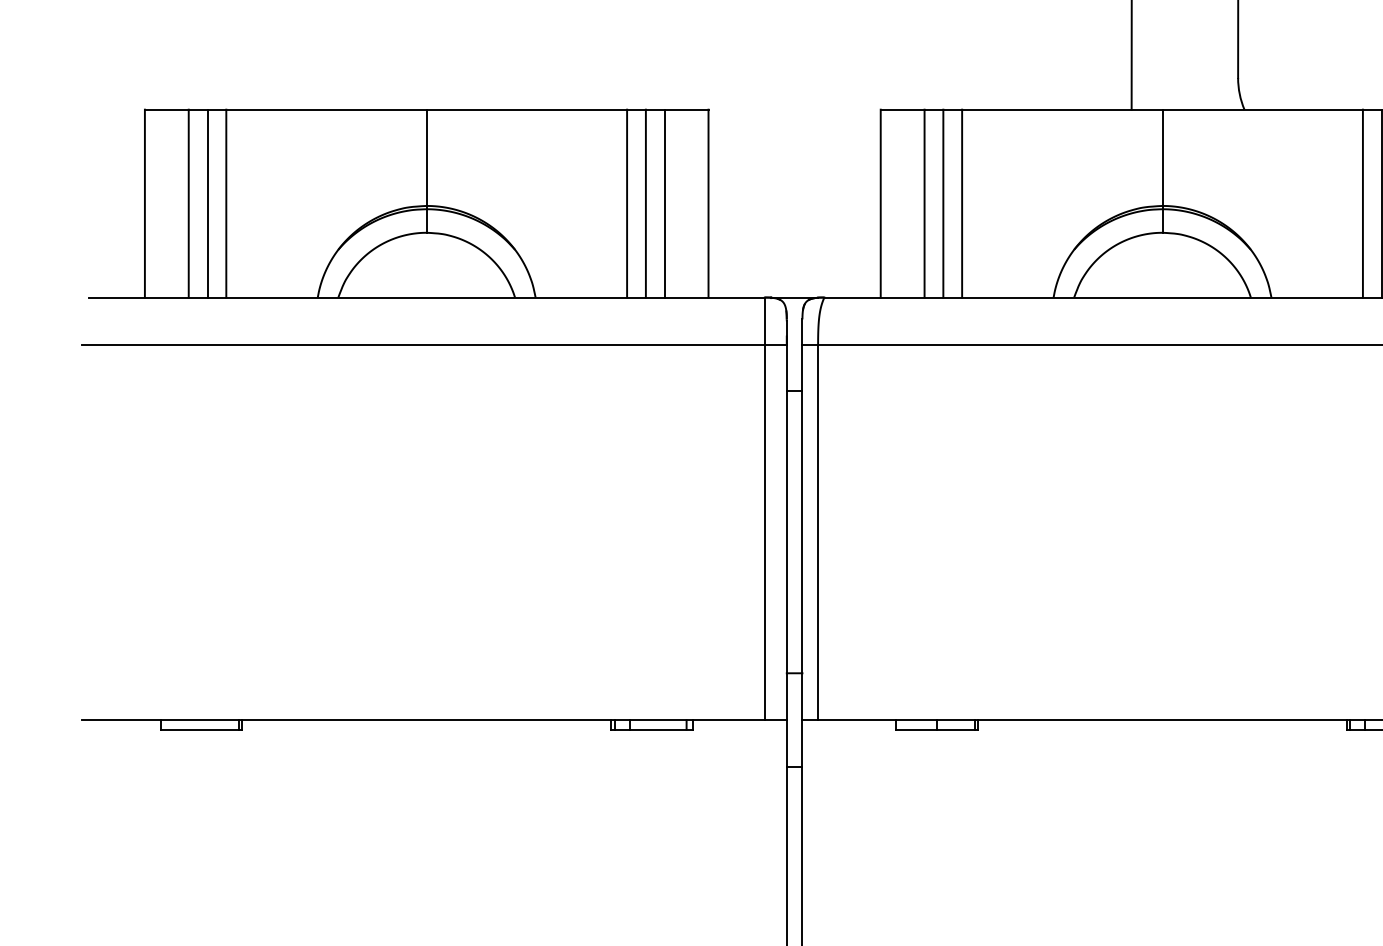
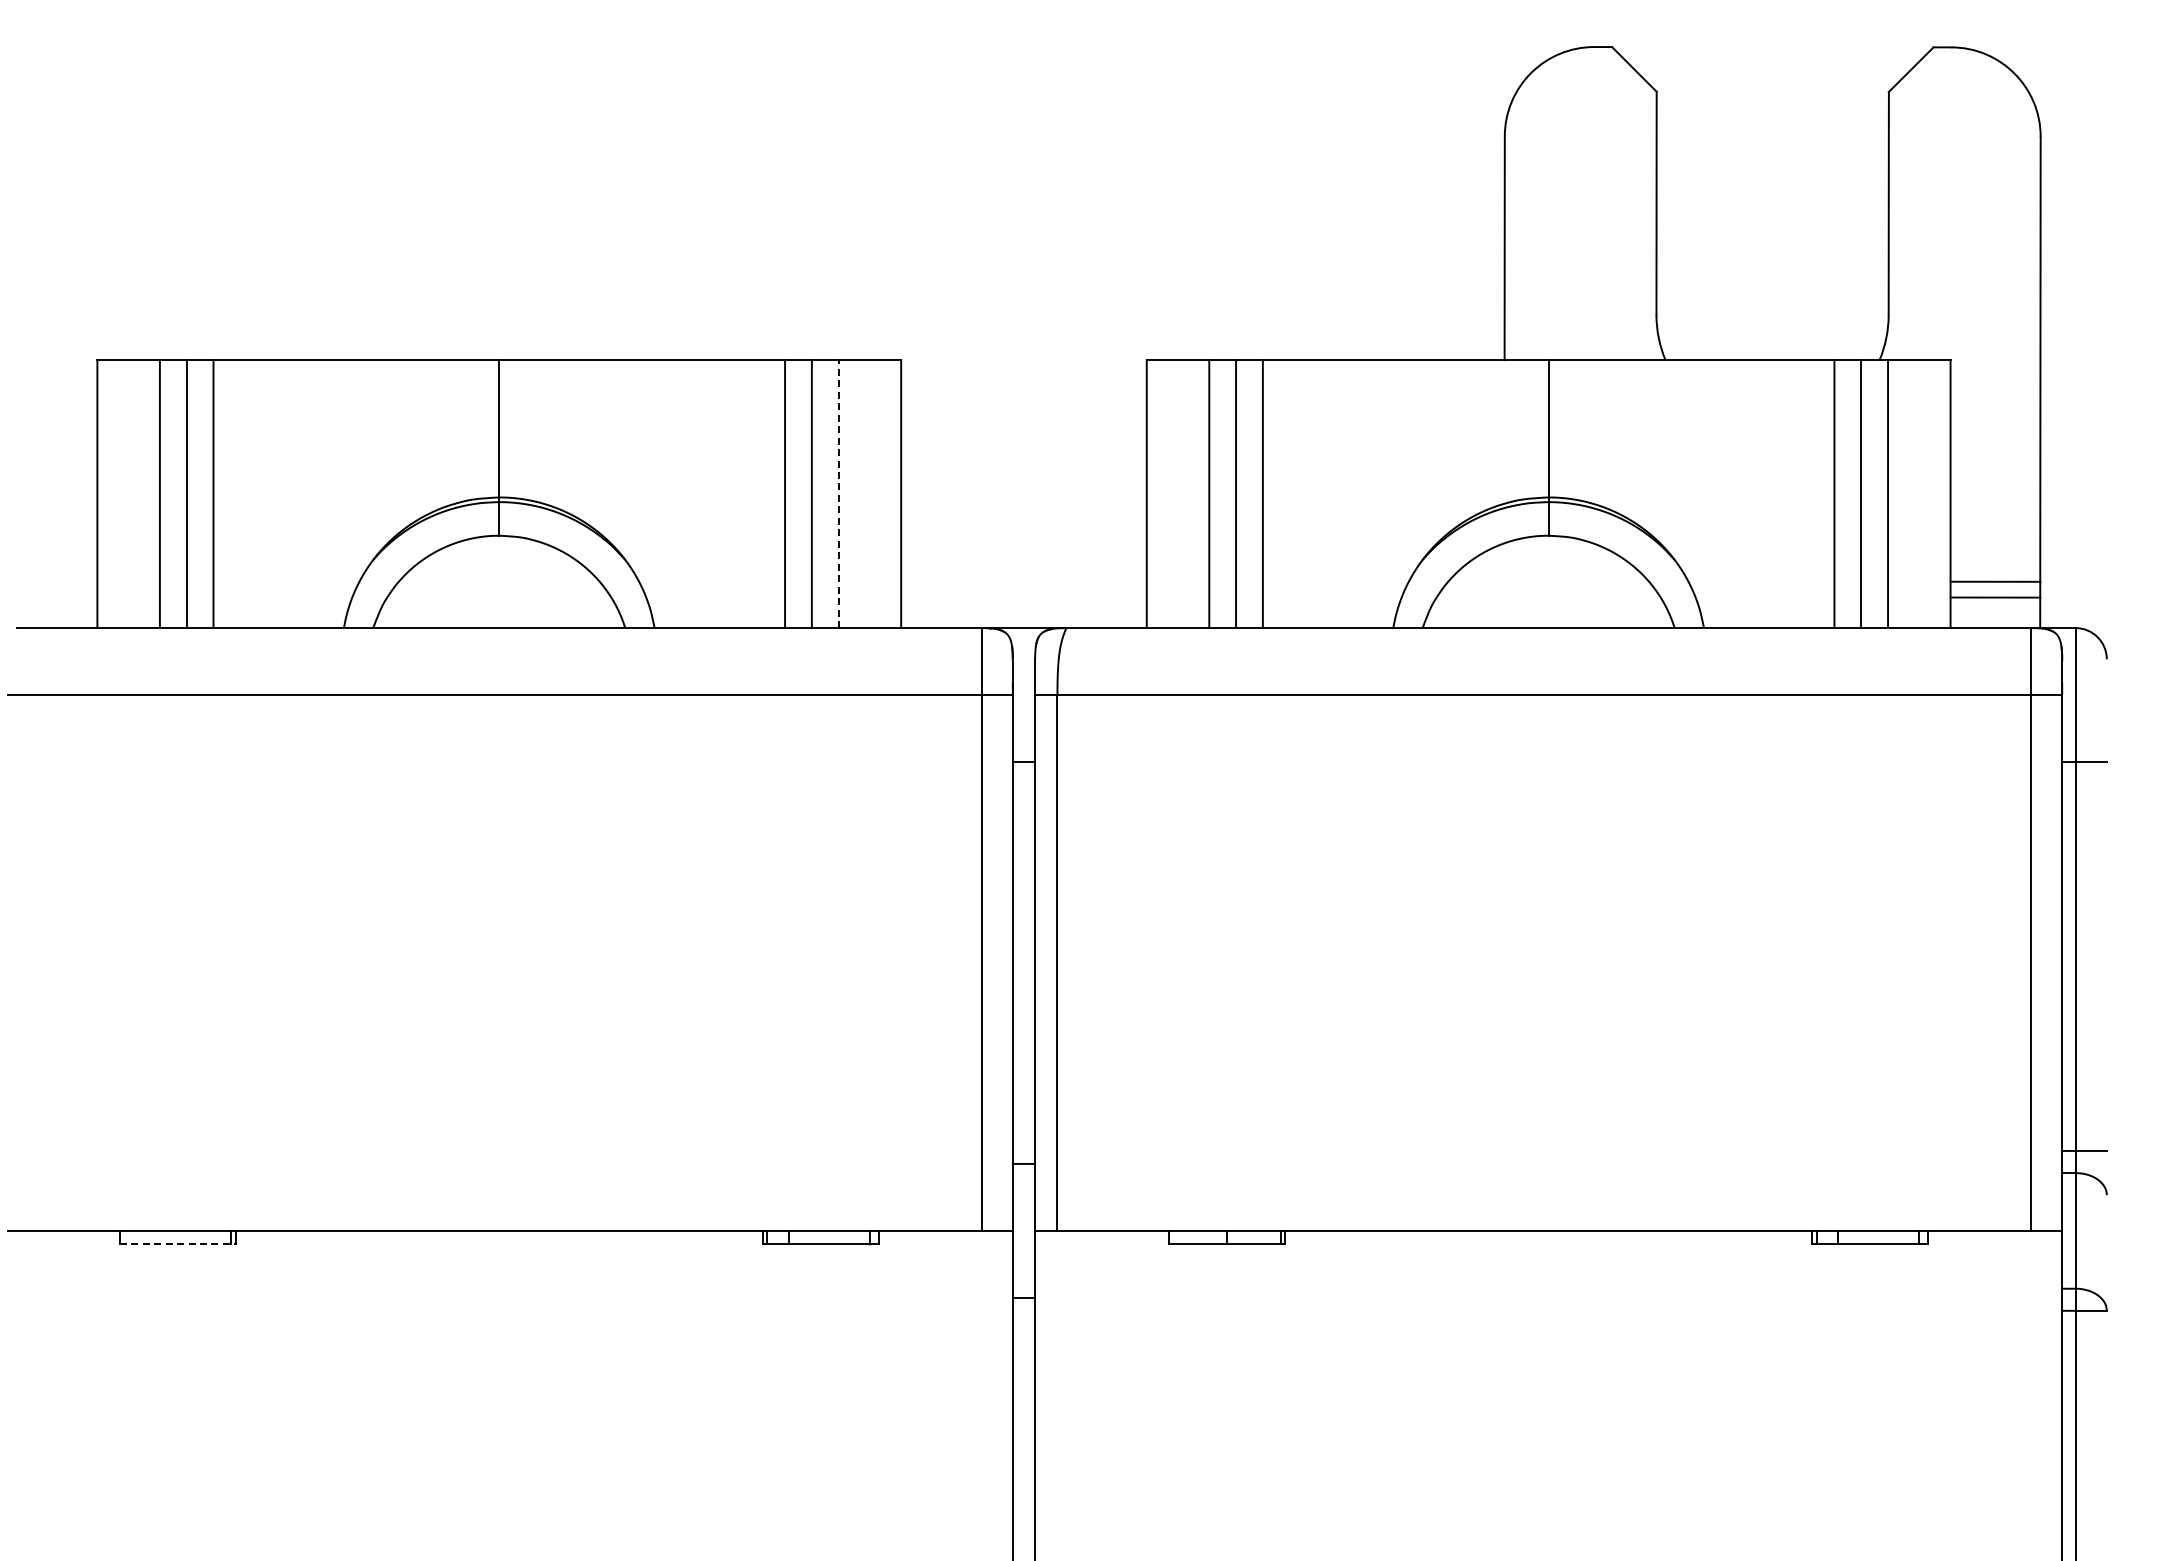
line: (664, 203) -> (838, 494), solid -> dashed
line: (201, 729) -> (178, 1244), solid -> dashed

